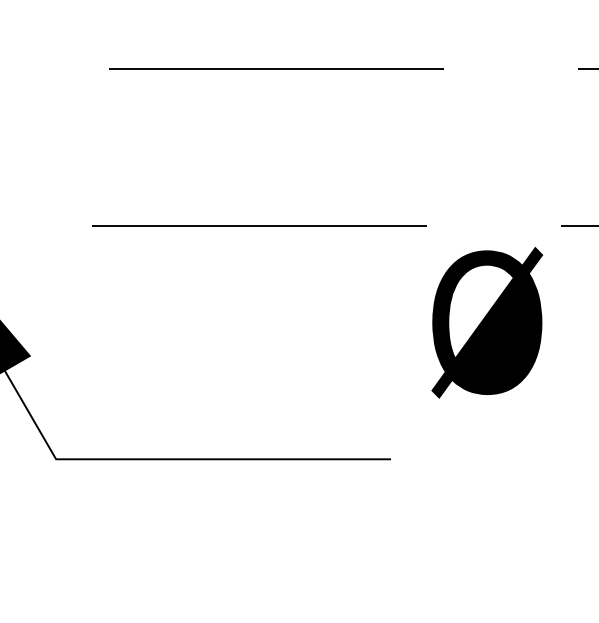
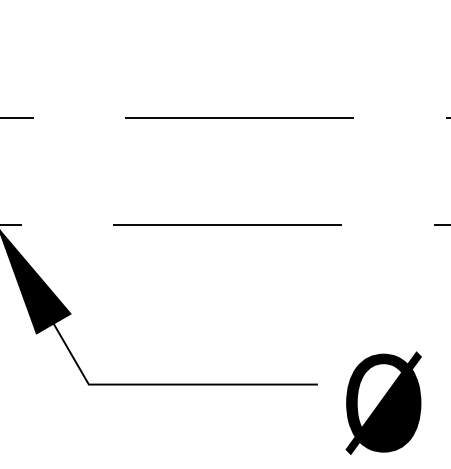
text: (486, 321) -> (383, 402), moved

